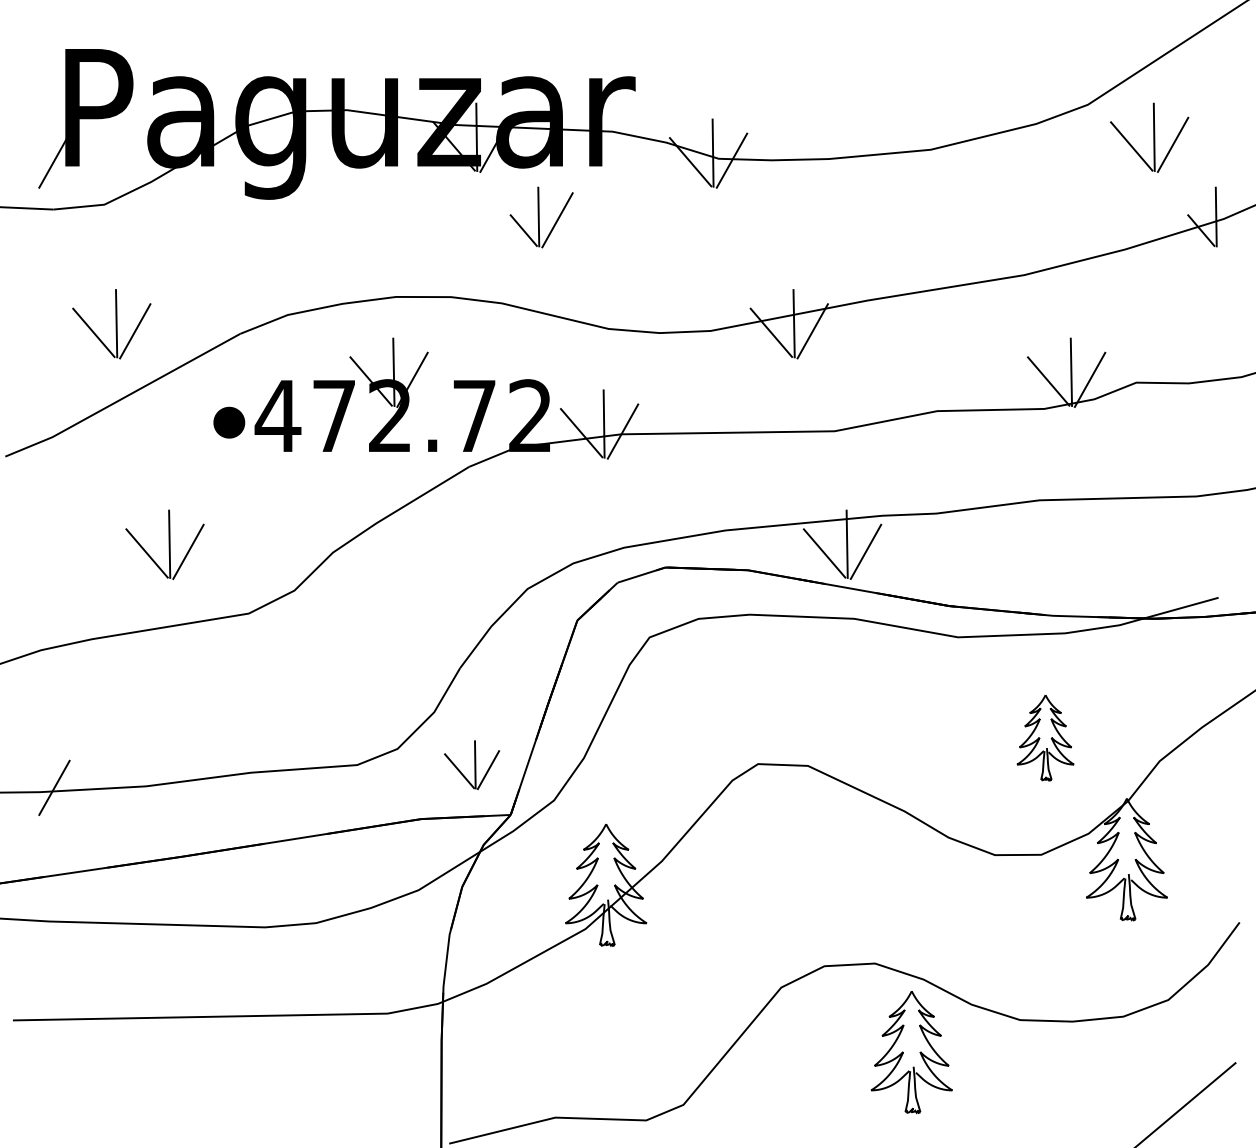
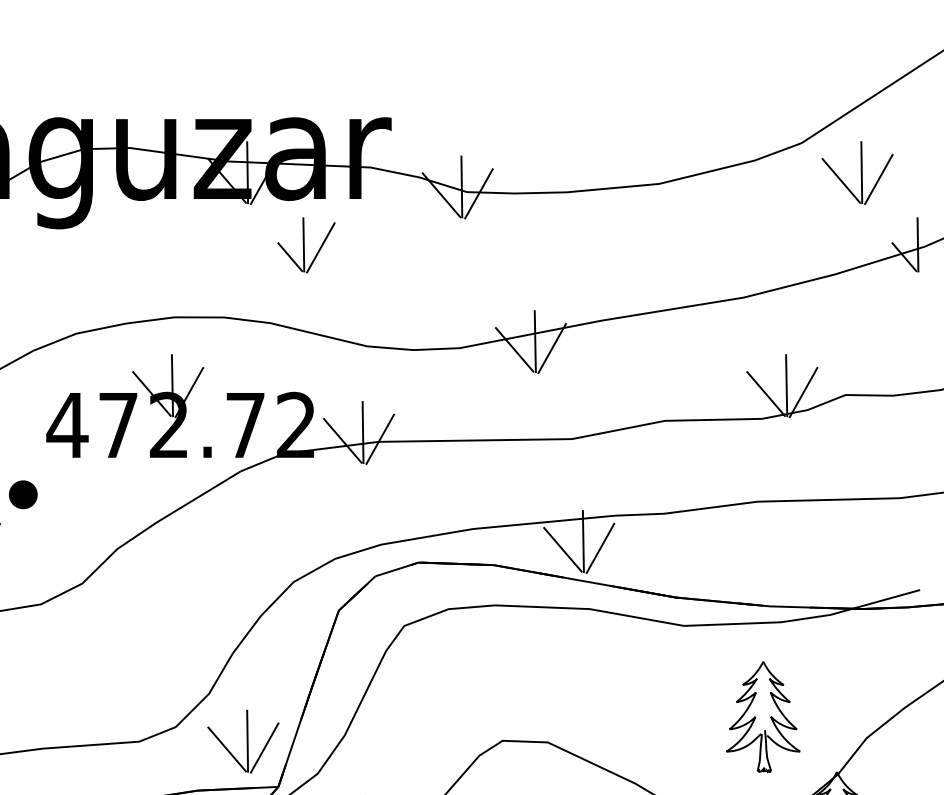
part: (229, 422) -> (23, 494), moved
part: (1045, 737) -> (763, 716), size x1.43
part: (471, 765) -> (242, 742), size x1.43

